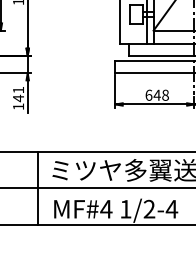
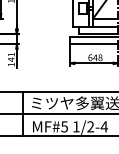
text: (106, 208) -> (64, 126), MF#4 -> MF#5

